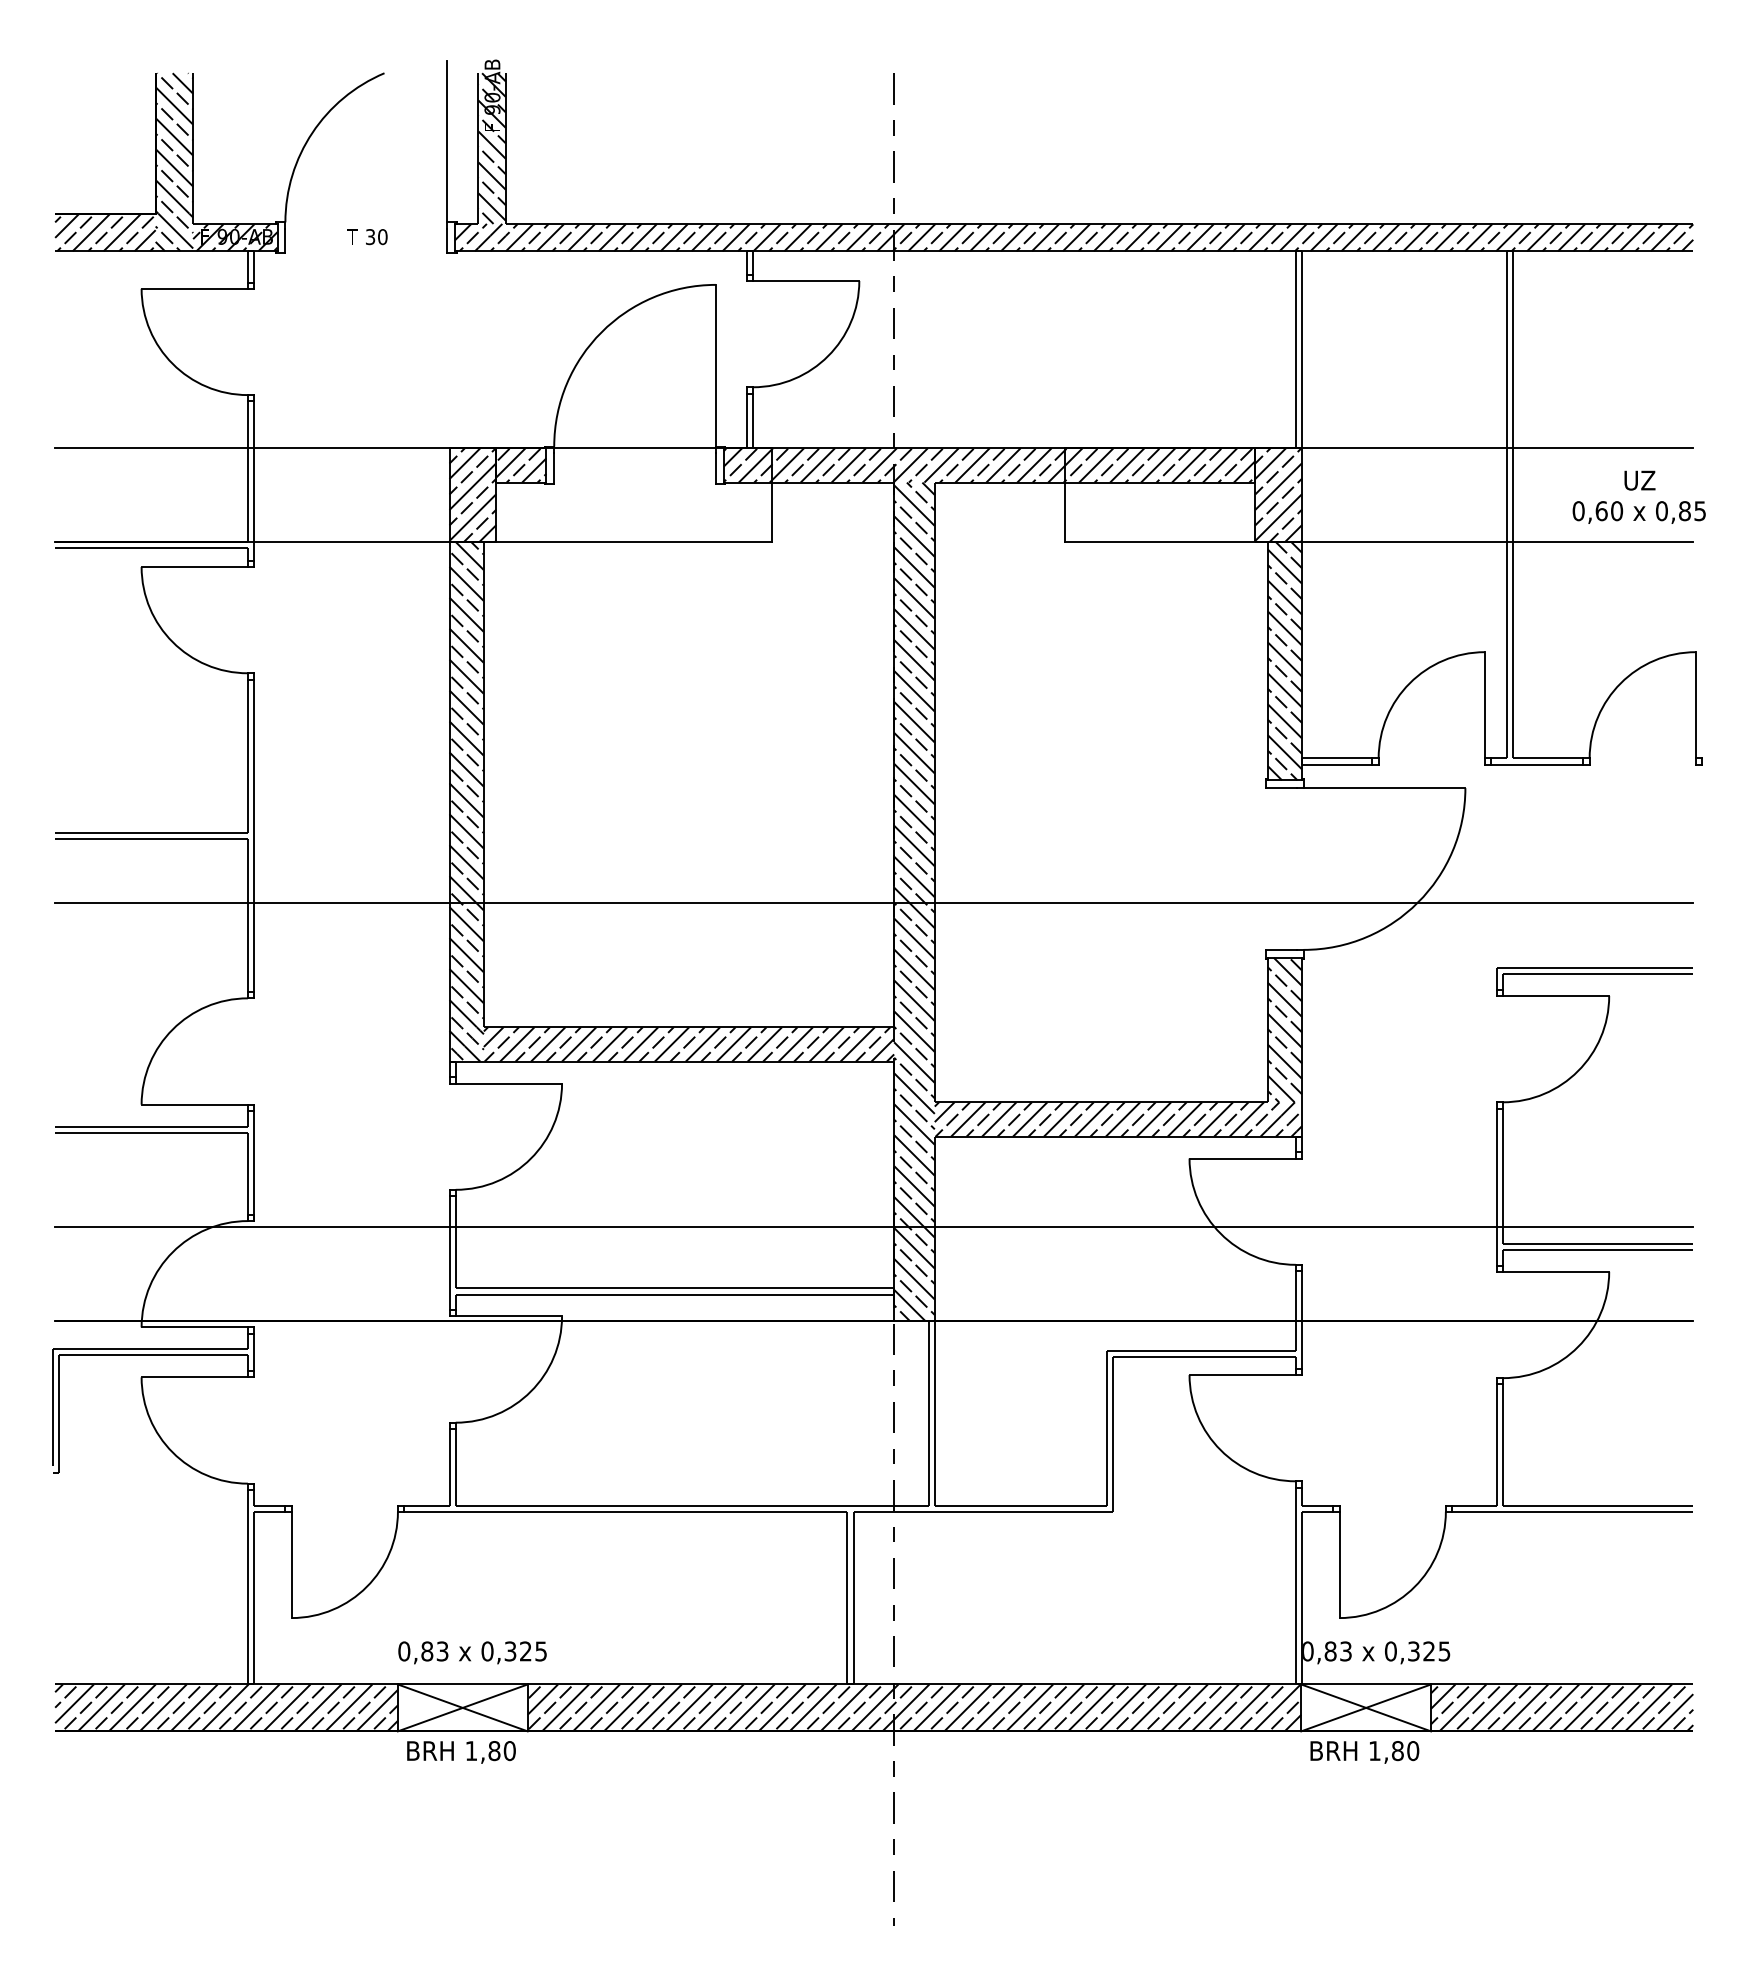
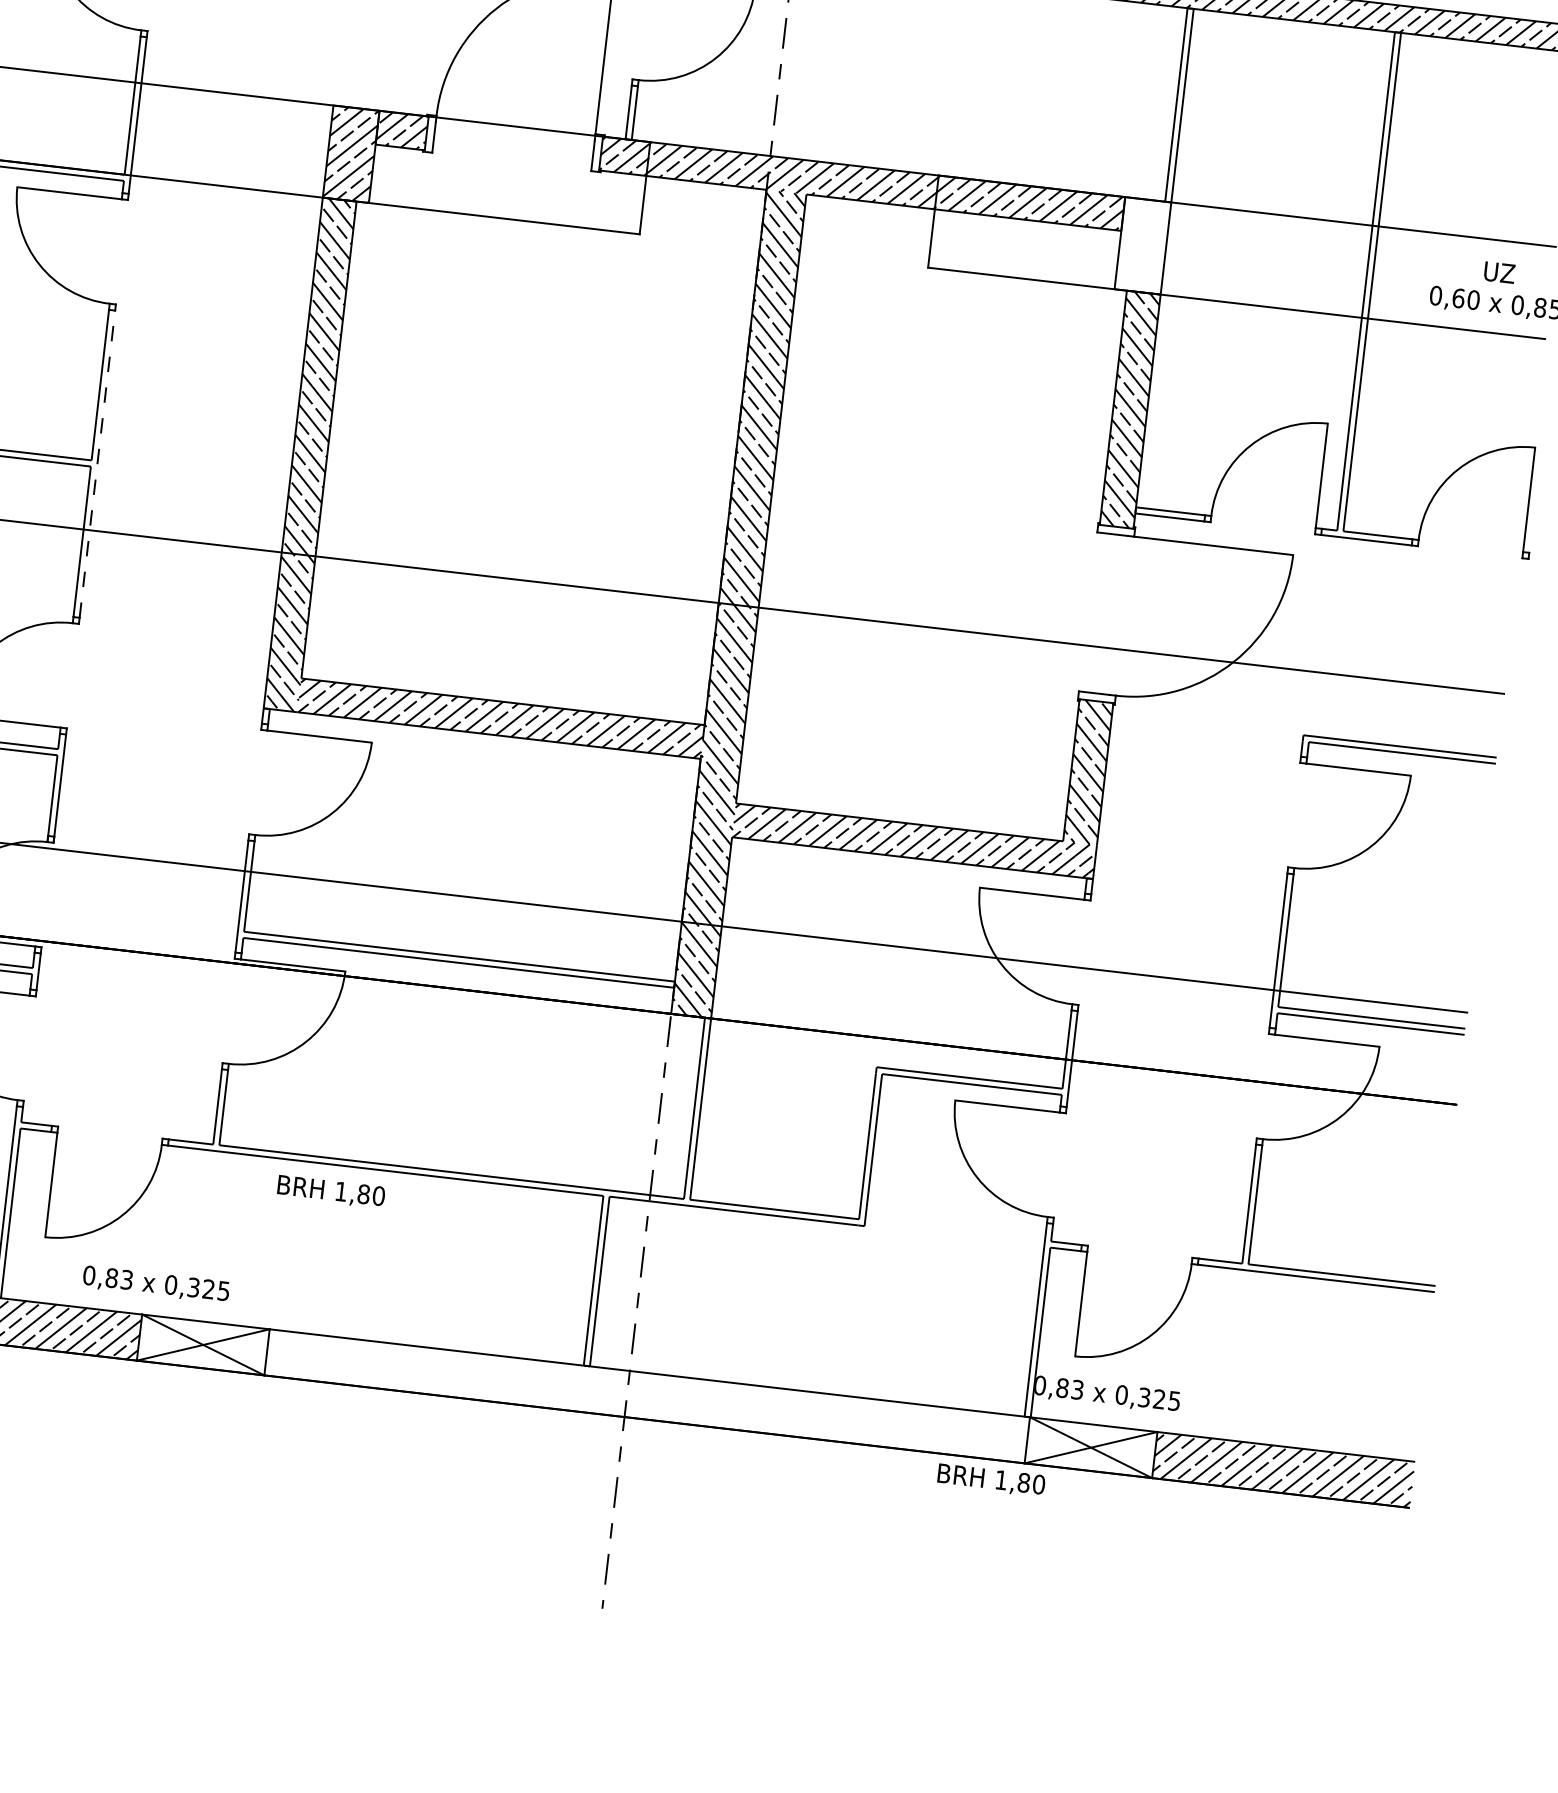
hatch: (1278, 494) -> (1142, 245), removed
line: (254, 835) -> (97, 463), solid -> dashed
text: (472, 1652) -> (156, 1284), moved
hatch: (914, 1707) -> (647, 1395), removed
text: (461, 1752) -> (331, 1192), moved
text: (1364, 1752) -> (991, 1480), moved

